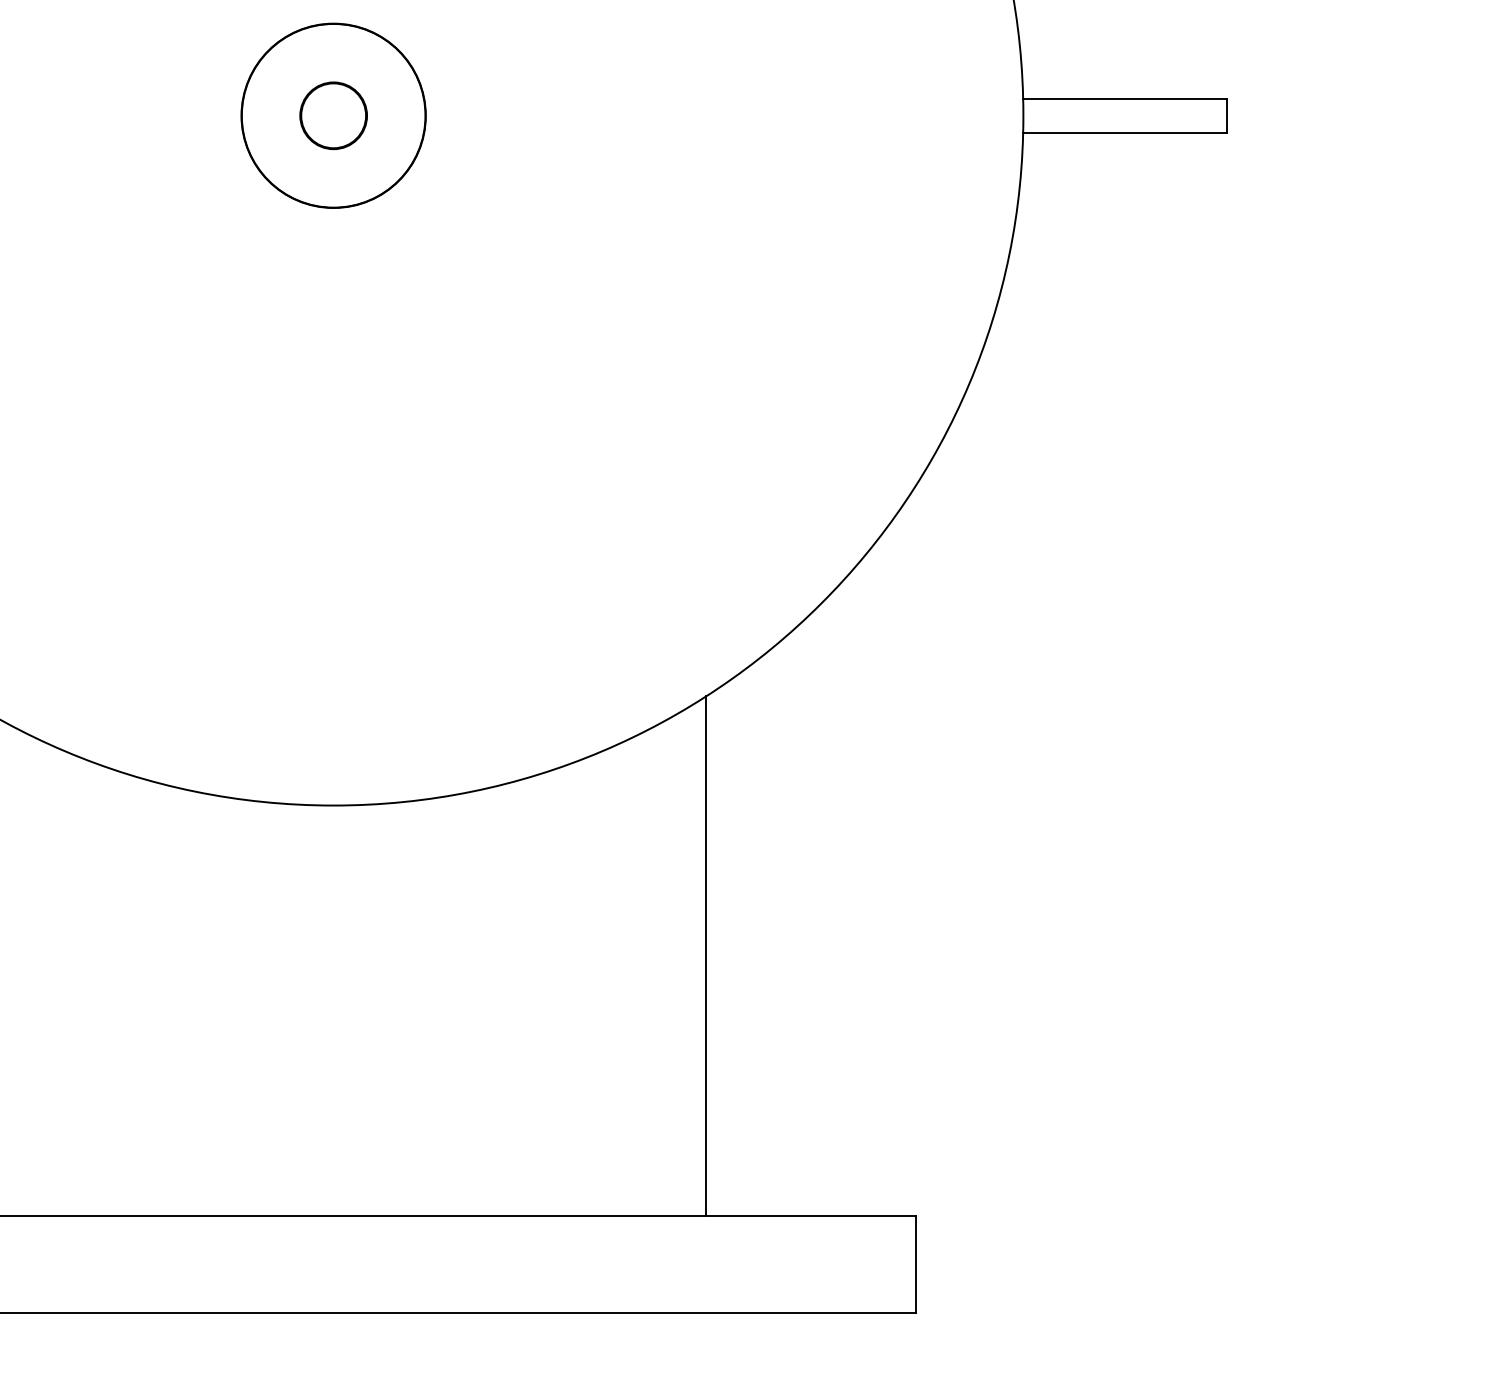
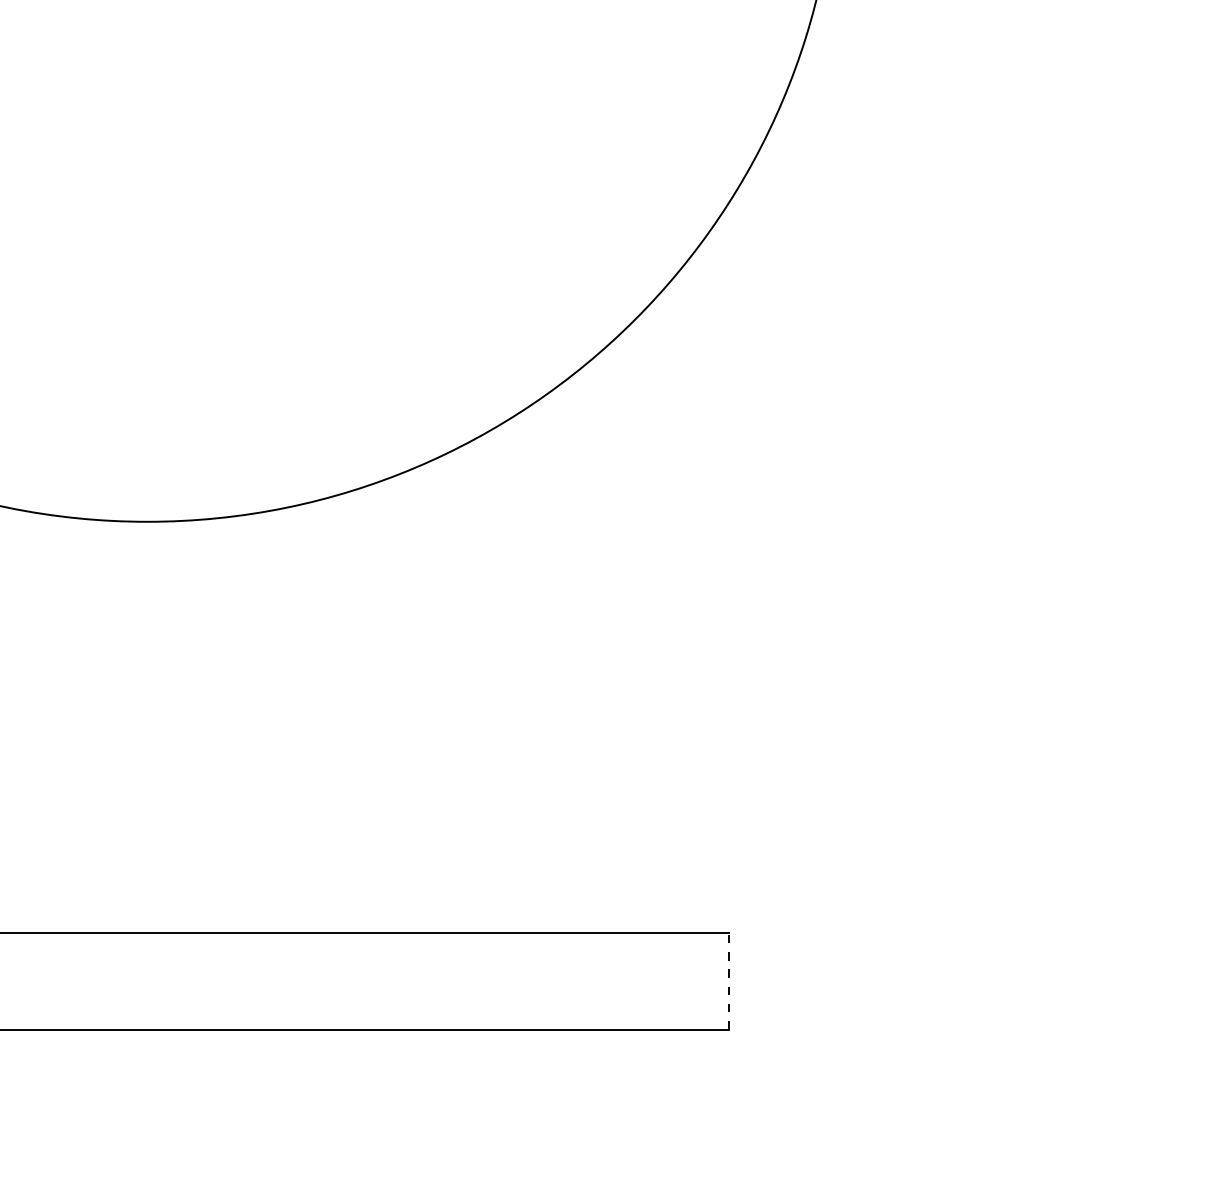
line: (705, 956) -> (519, 672), removed
line: (915, 1264) -> (729, 980), solid -> dashed

